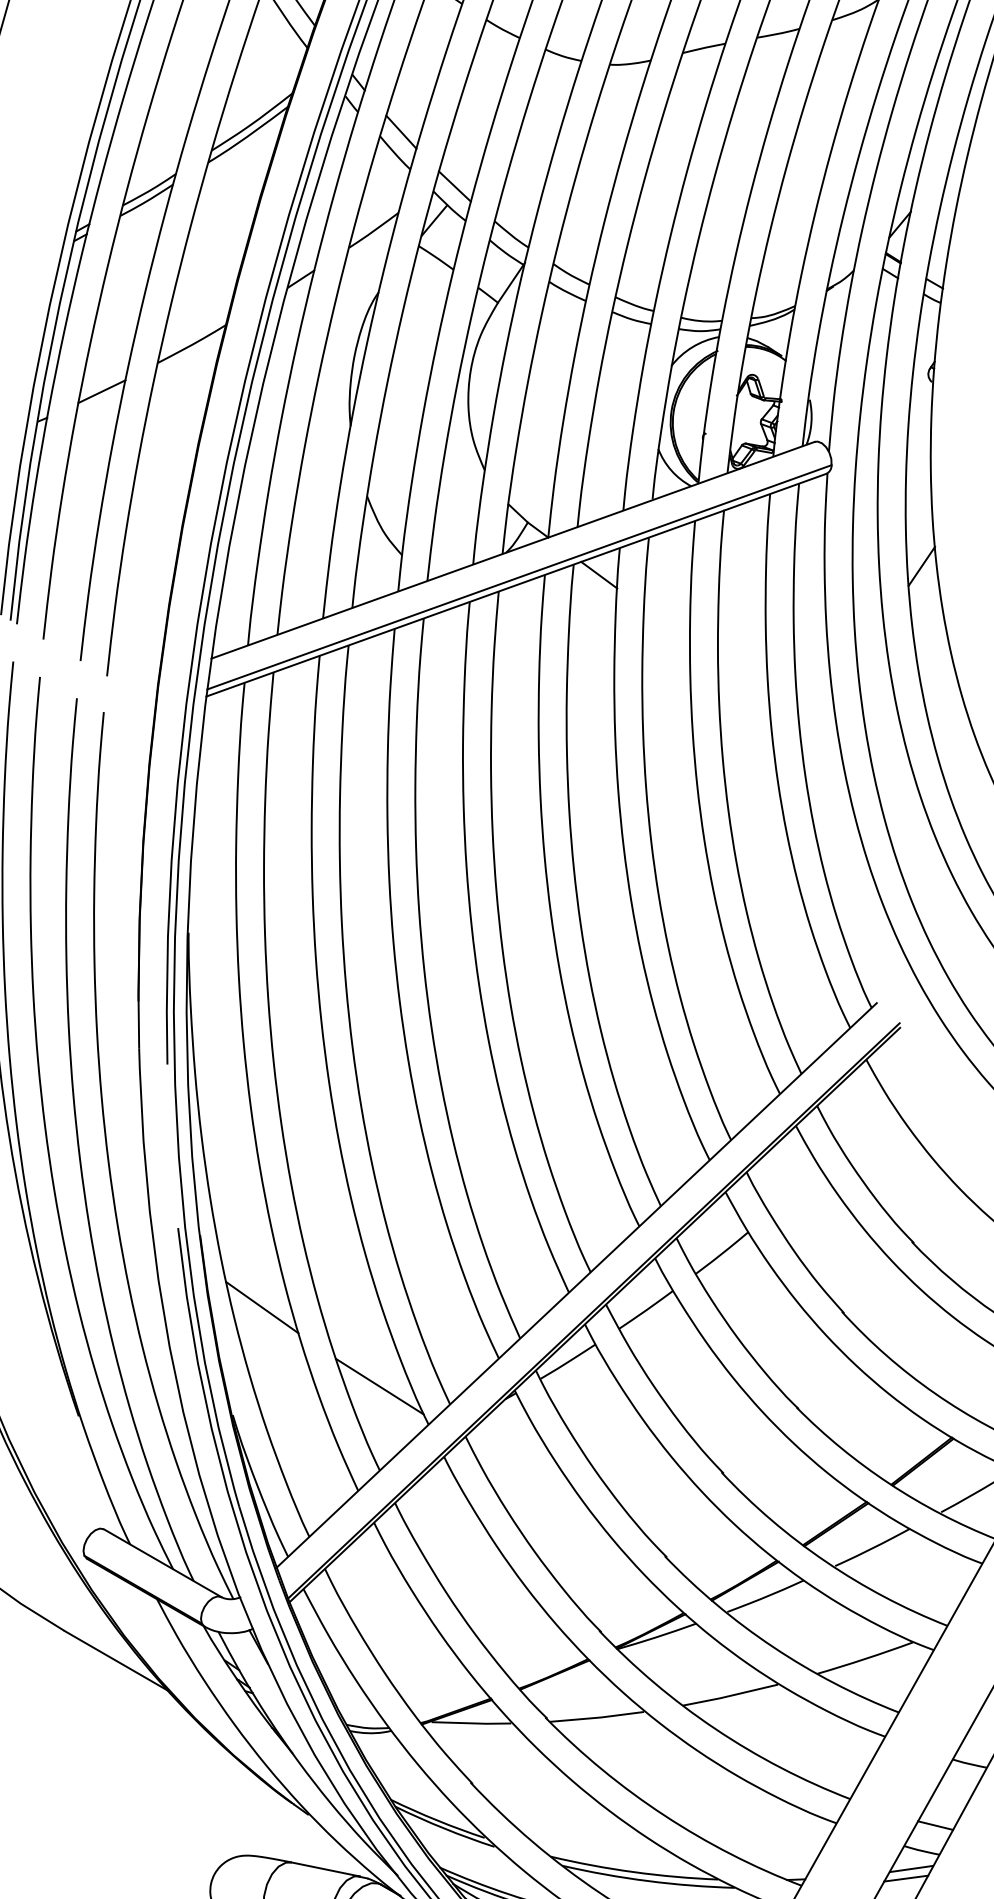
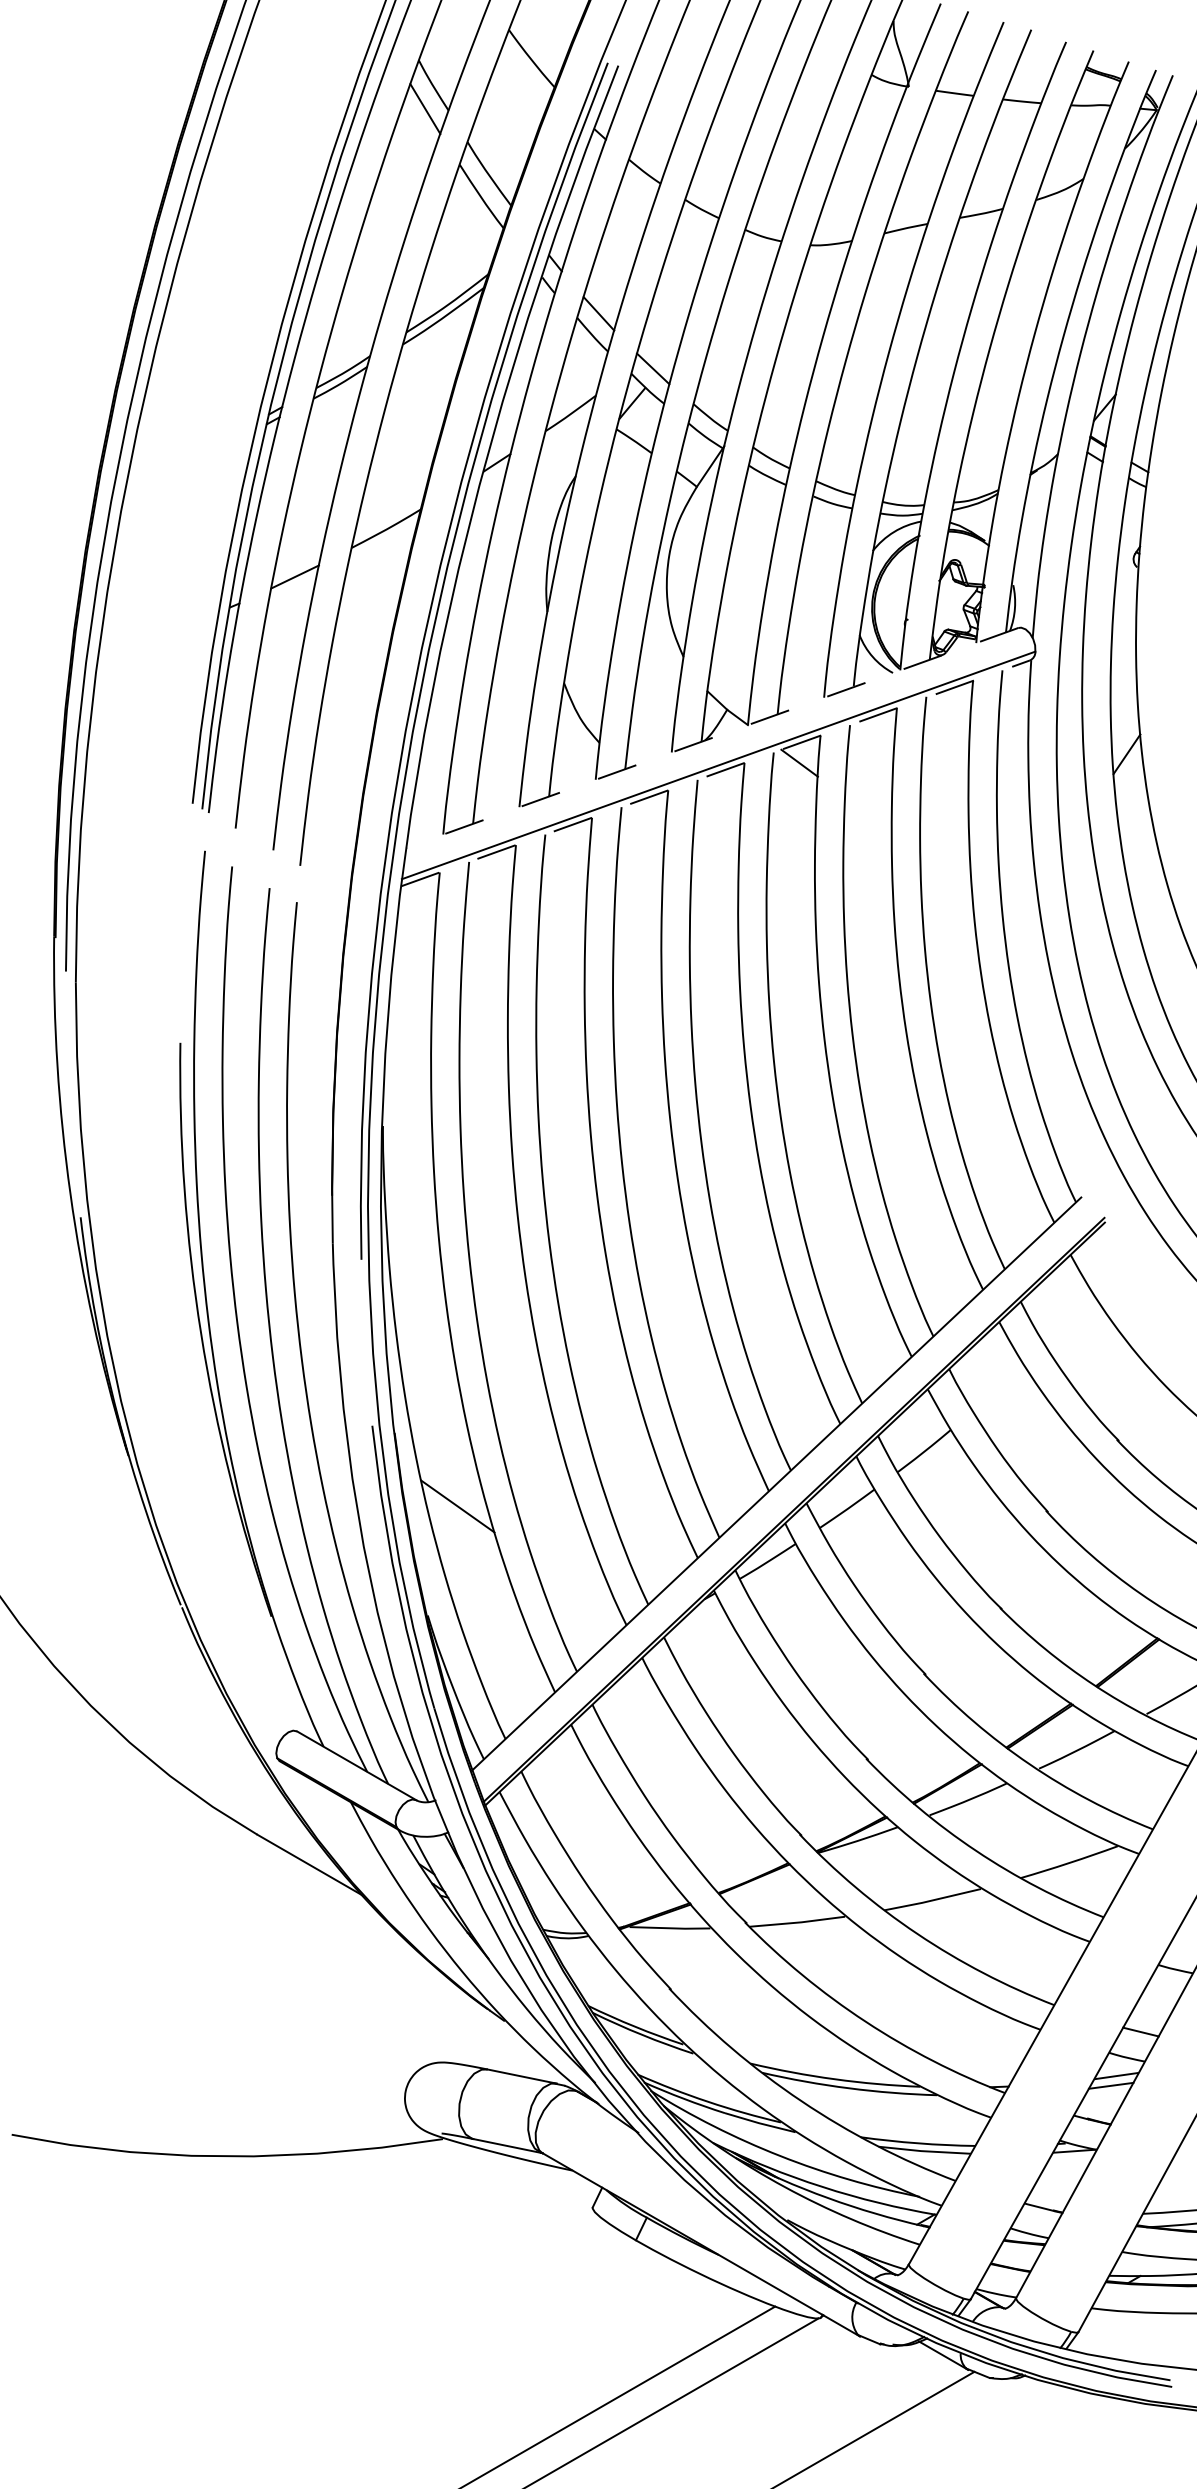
line: (512, 550) -> (711, 738), solid -> dashed
line: (516, 585) -> (715, 773), solid -> dashed
line: (379, 1386) -> (576, 1586), removed

